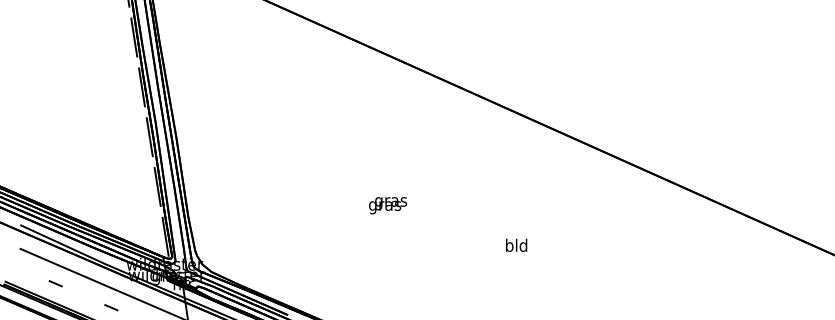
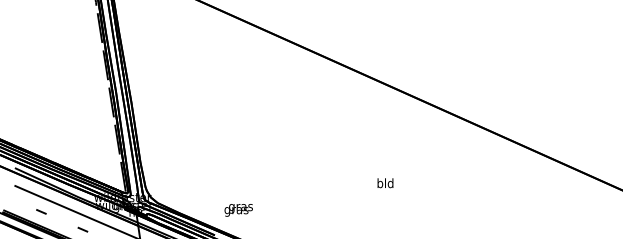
text: (388, 205) -> (239, 210), moved

